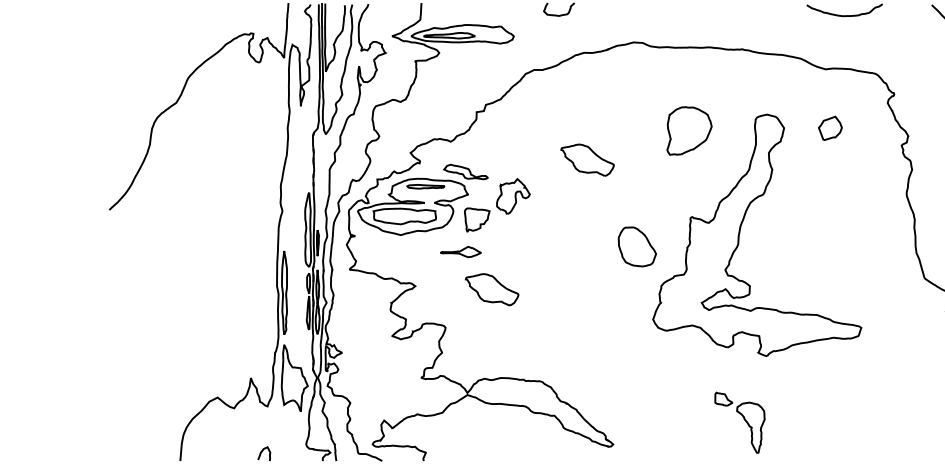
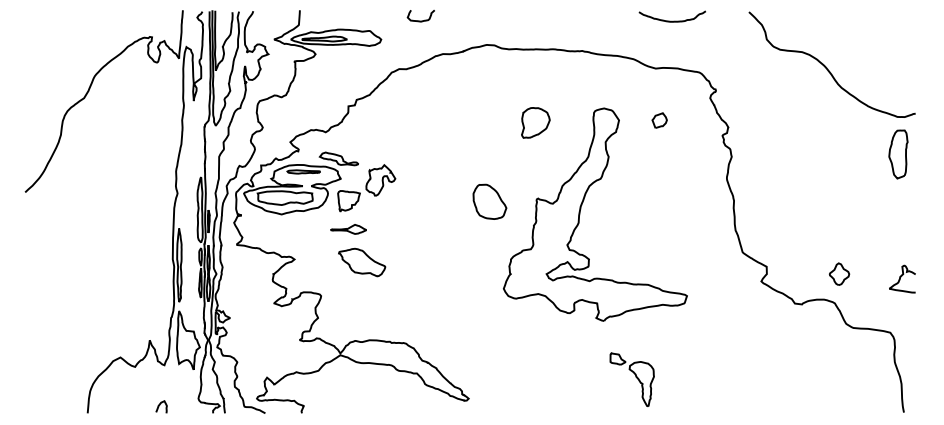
part: (830, 128) -> (659, 120), size x0.71
part: (689, 130) -> (535, 122), size x0.71
part: (588, 160) -> (446, 148), removed
part: (636, 246) -> (489, 201), moved
part: (460, 252) -> (348, 229), moved
part: (739, 422) -> (631, 379), moved

